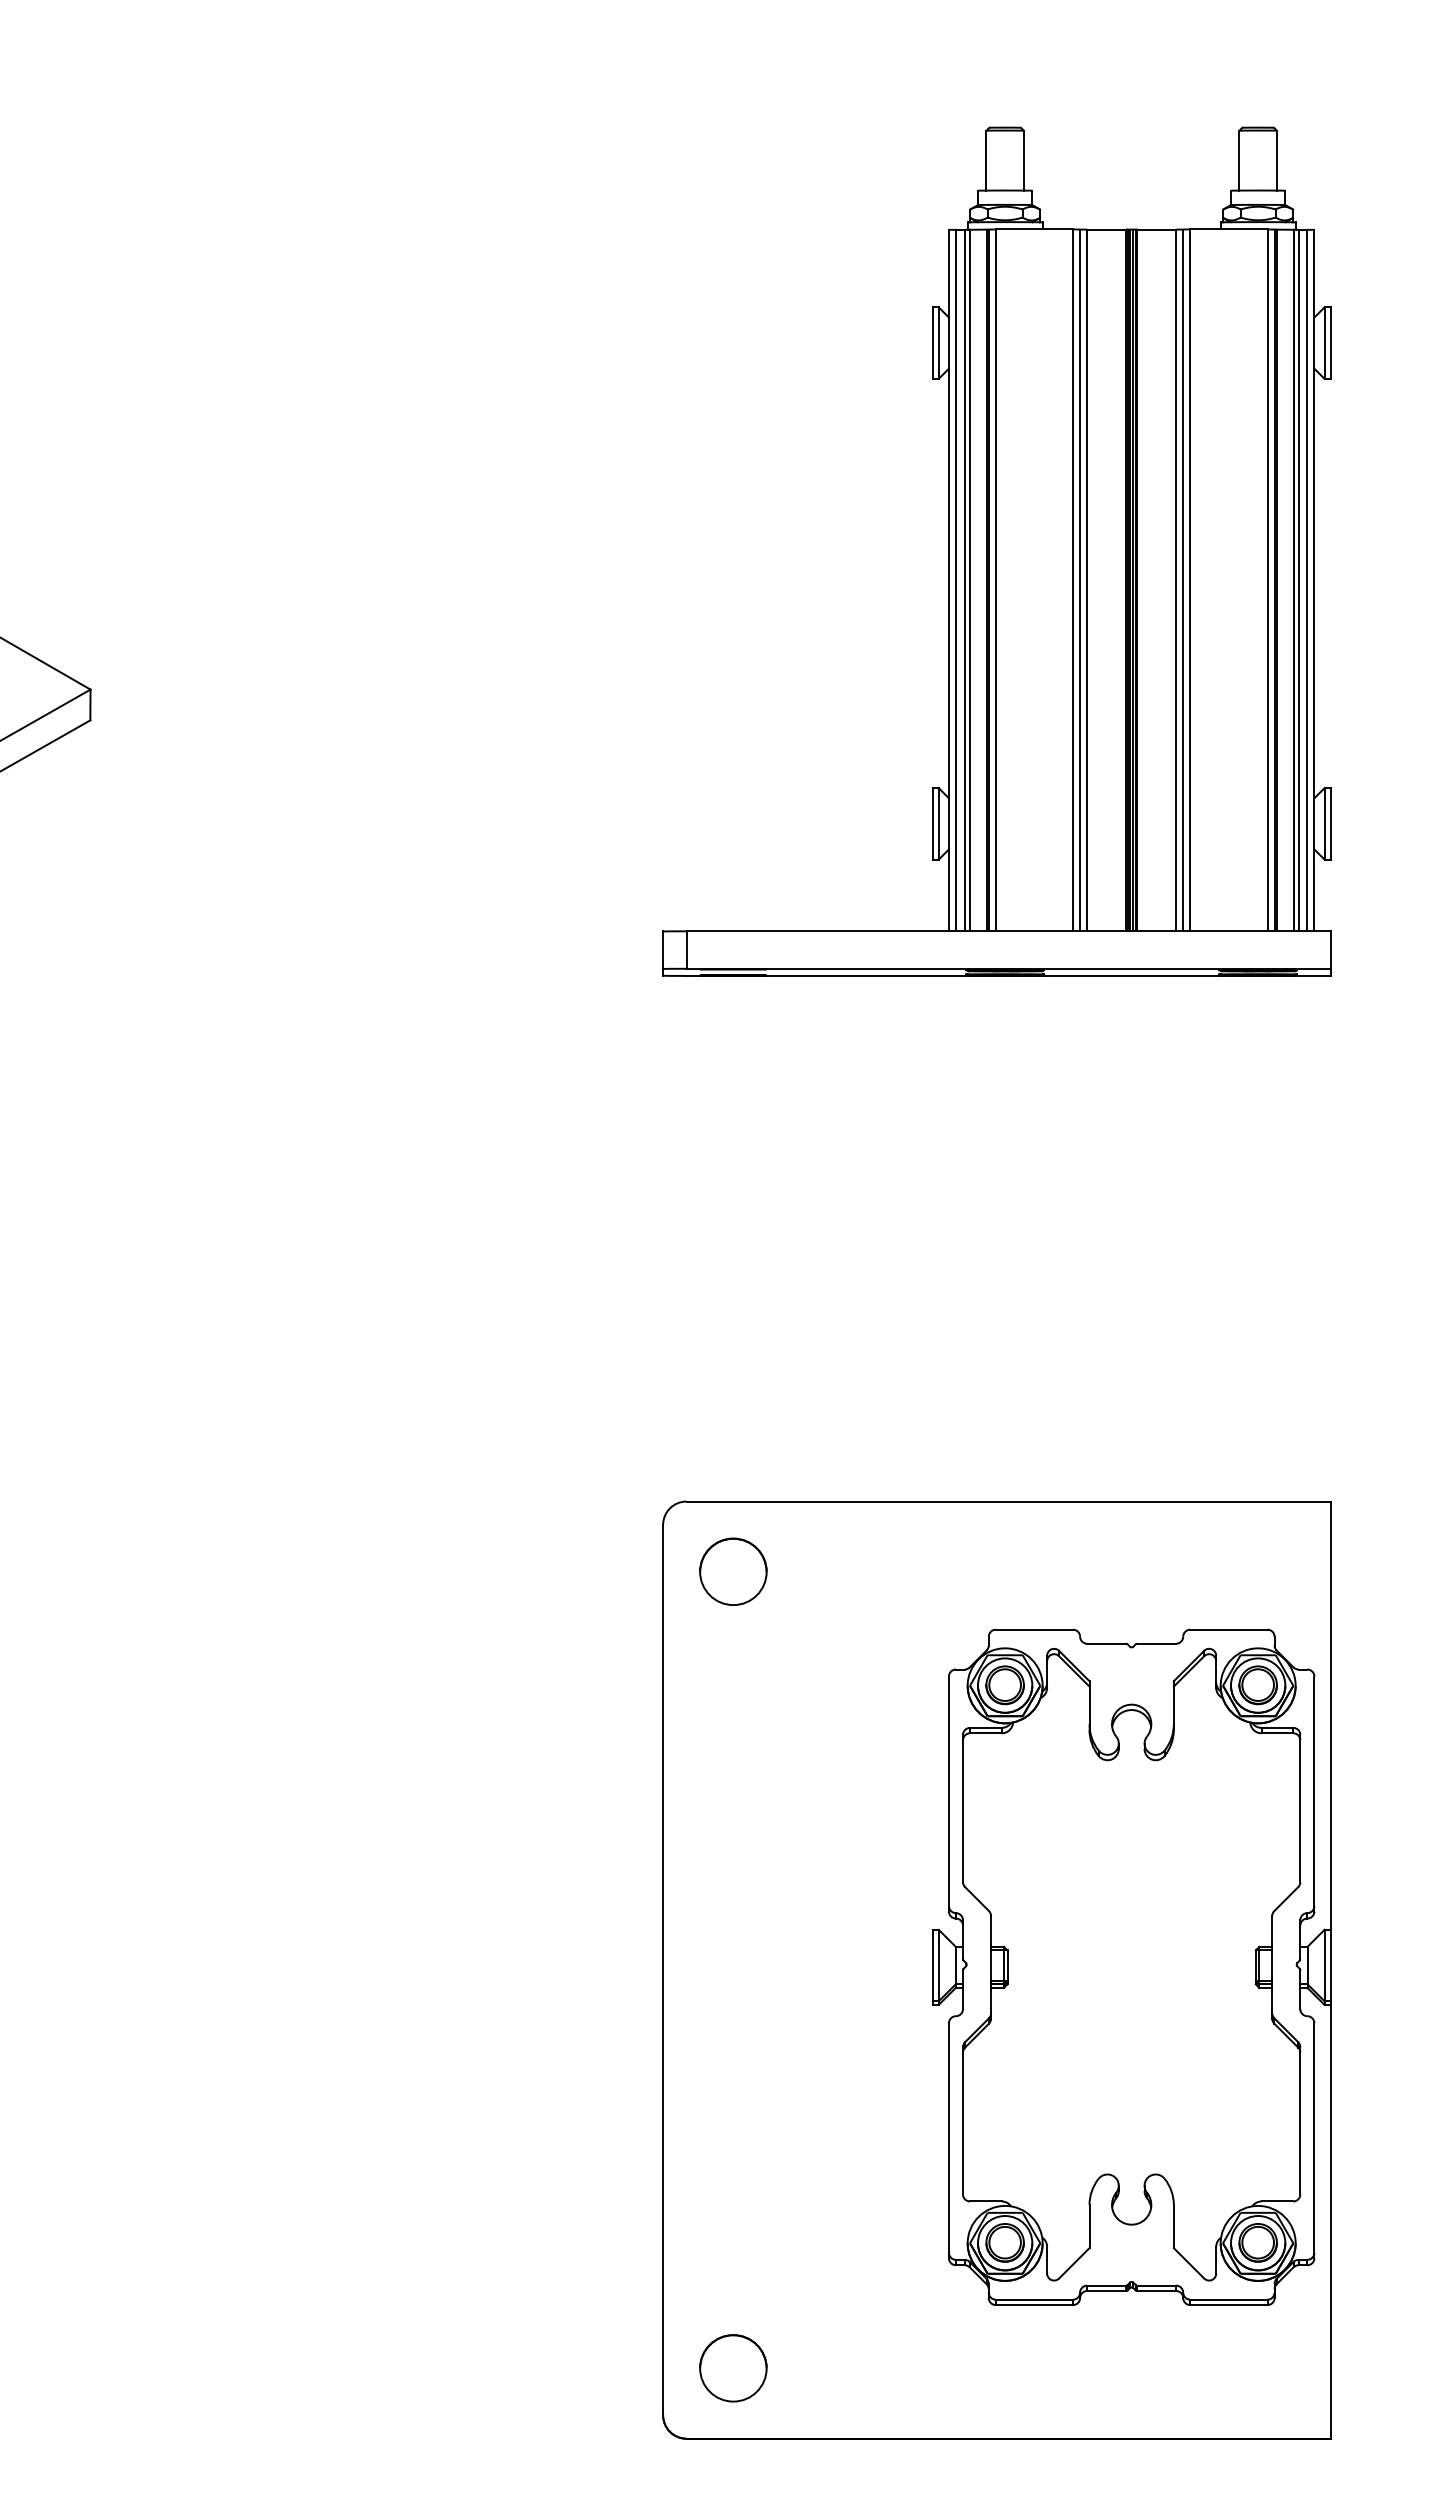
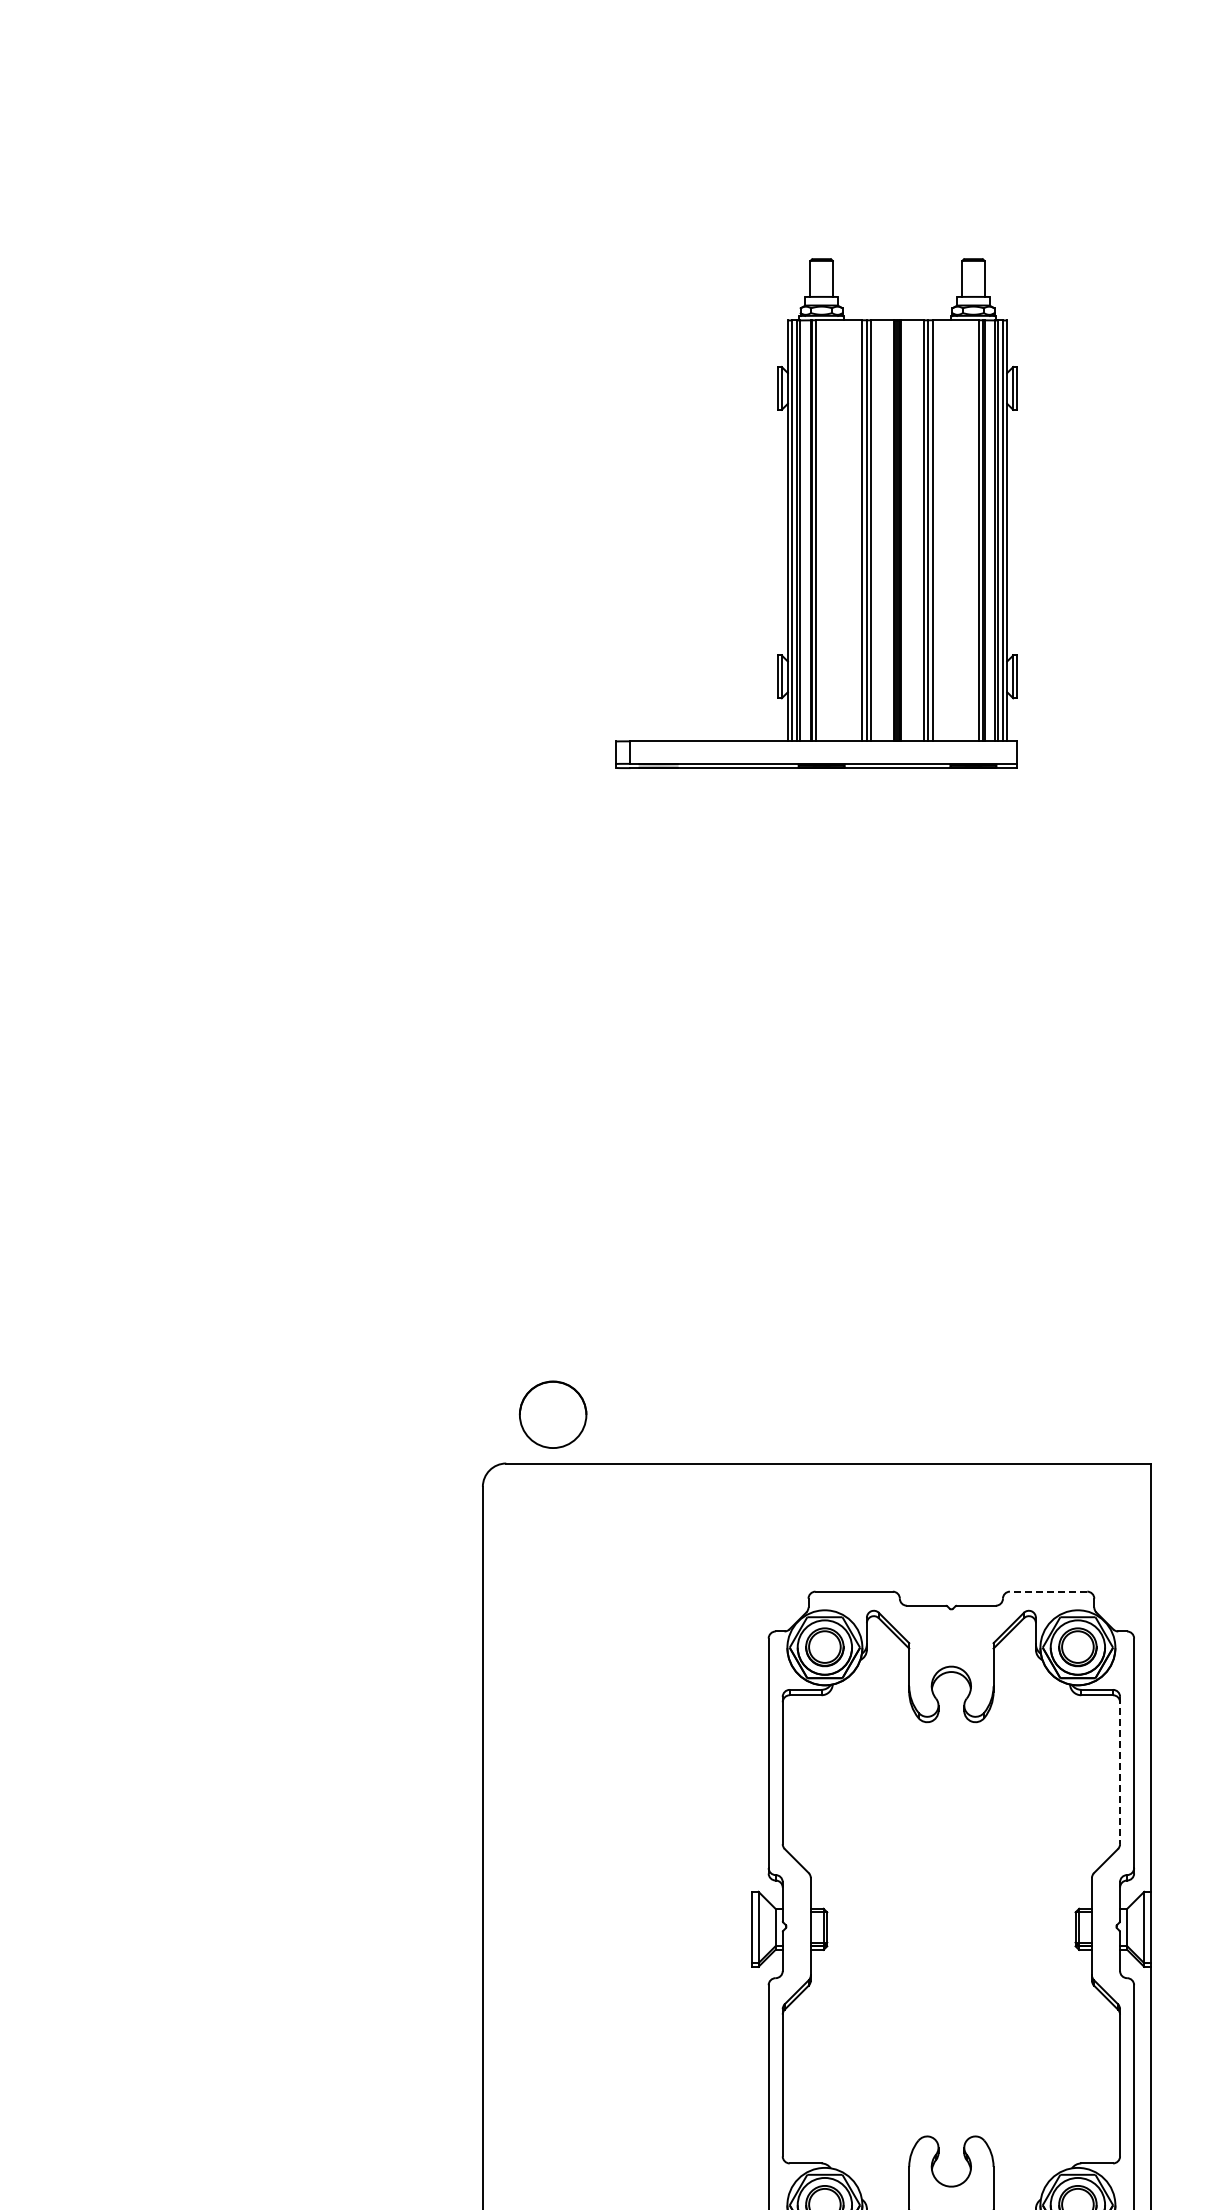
part: (996, 551) -> (816, 513), size x0.6
part: (733, 1571) -> (553, 1414), moved
line: (1228, 1629) -> (1048, 1591), solid -> dashed
line: (1300, 1808) -> (1120, 1770), solid -> dashed

